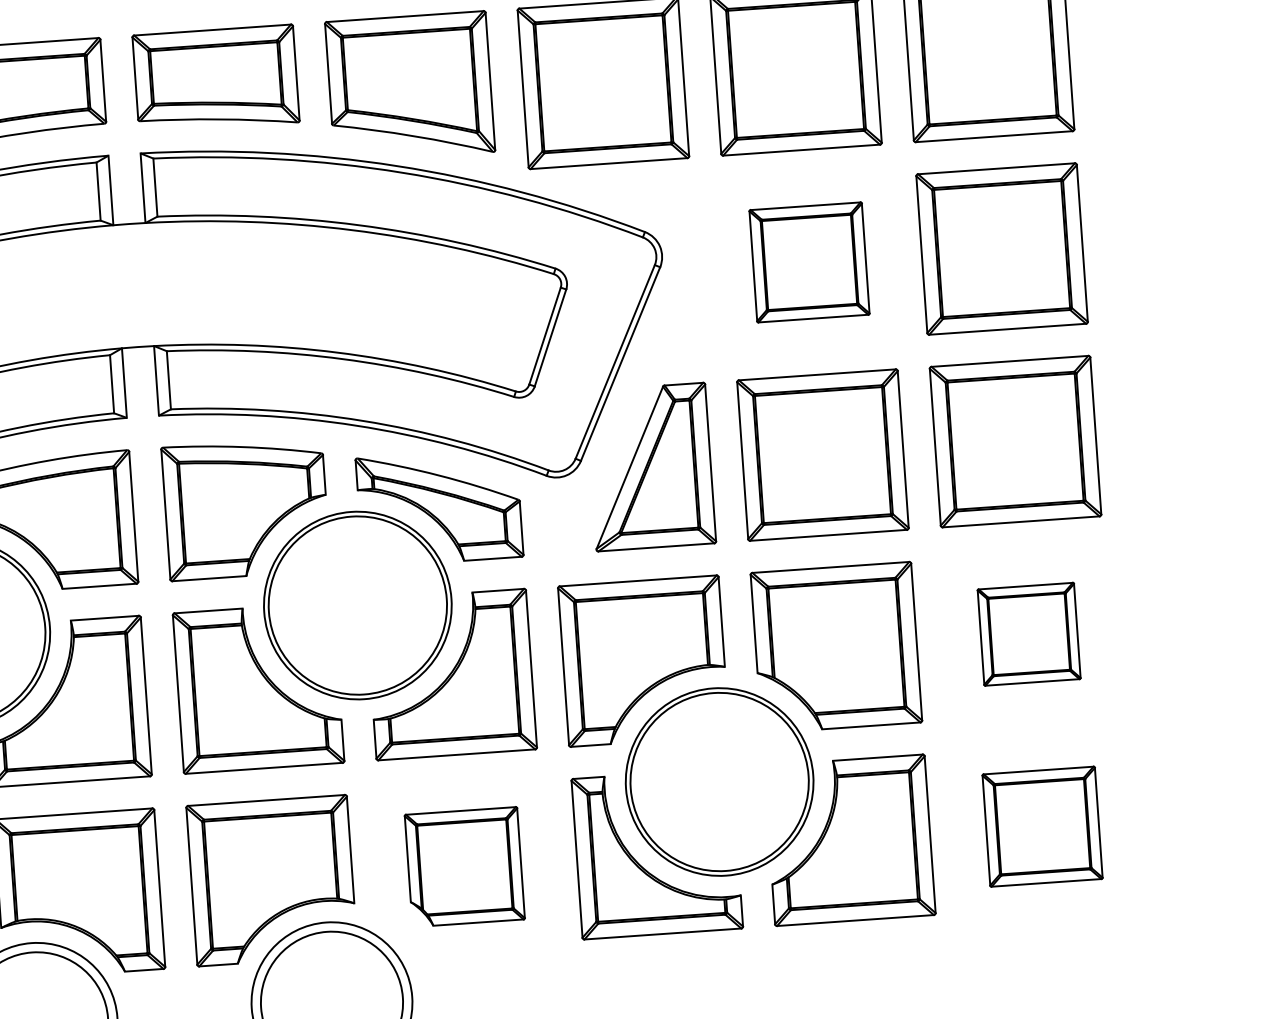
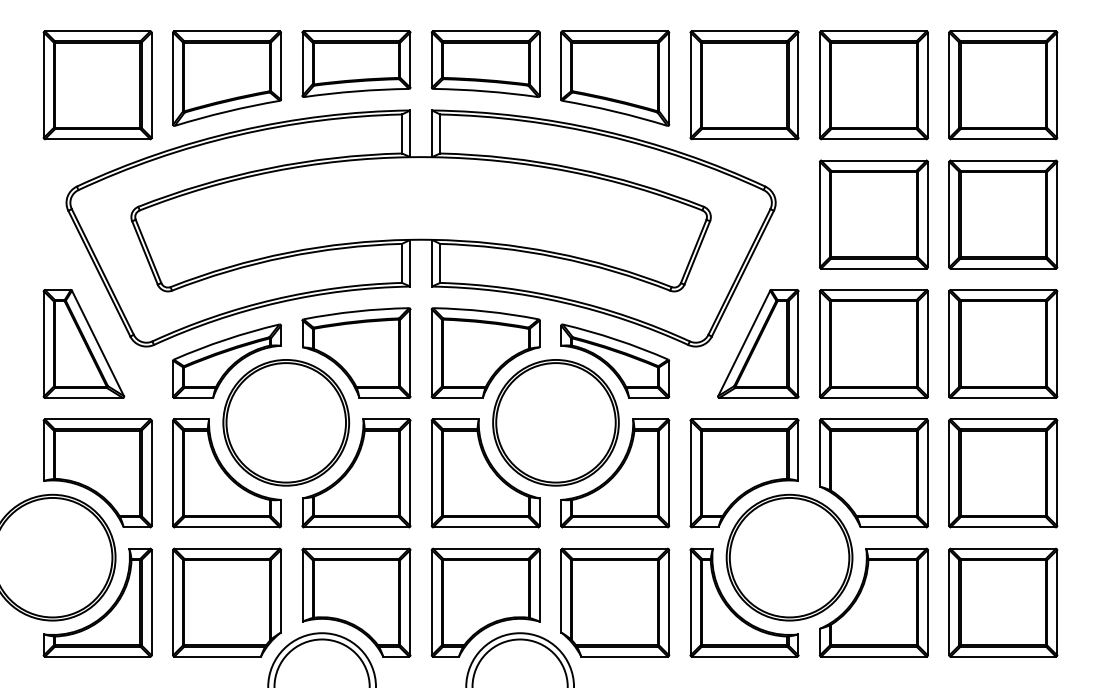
part: (808, 262) -> (873, 214), size x1.43
part: (1029, 634) -> (1003, 473), size x1.67
part: (1042, 826) -> (1003, 602), size x1.43
part: (465, 866) -> (615, 602), size x1.43

